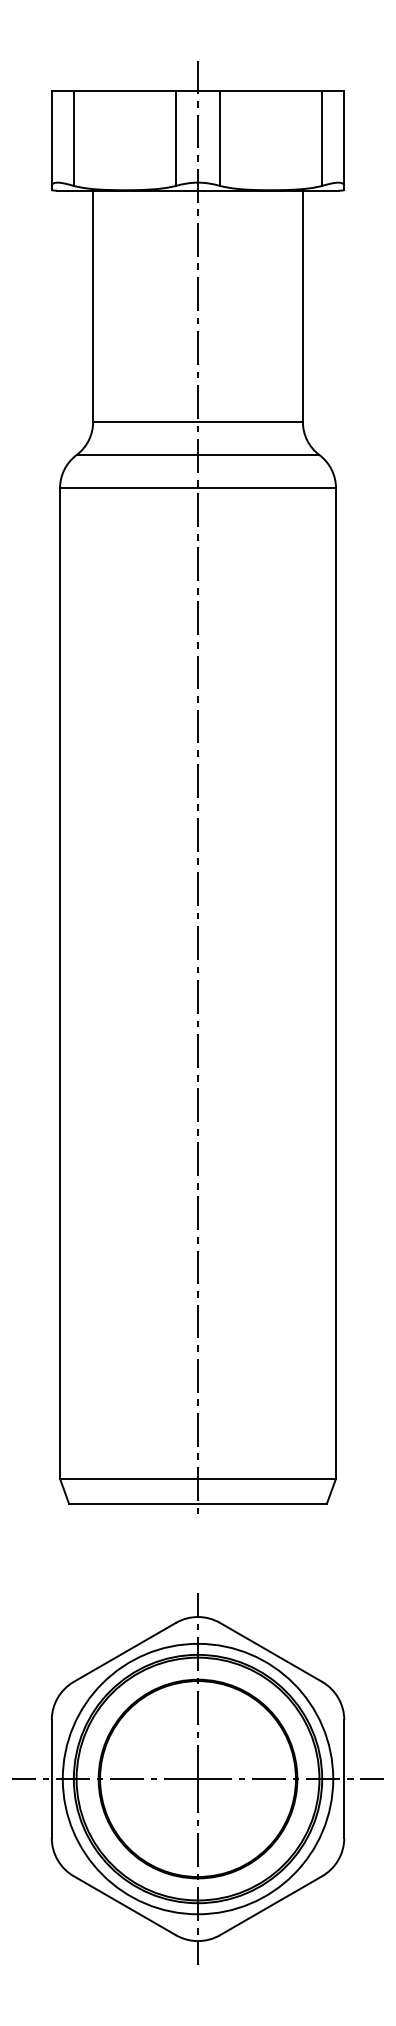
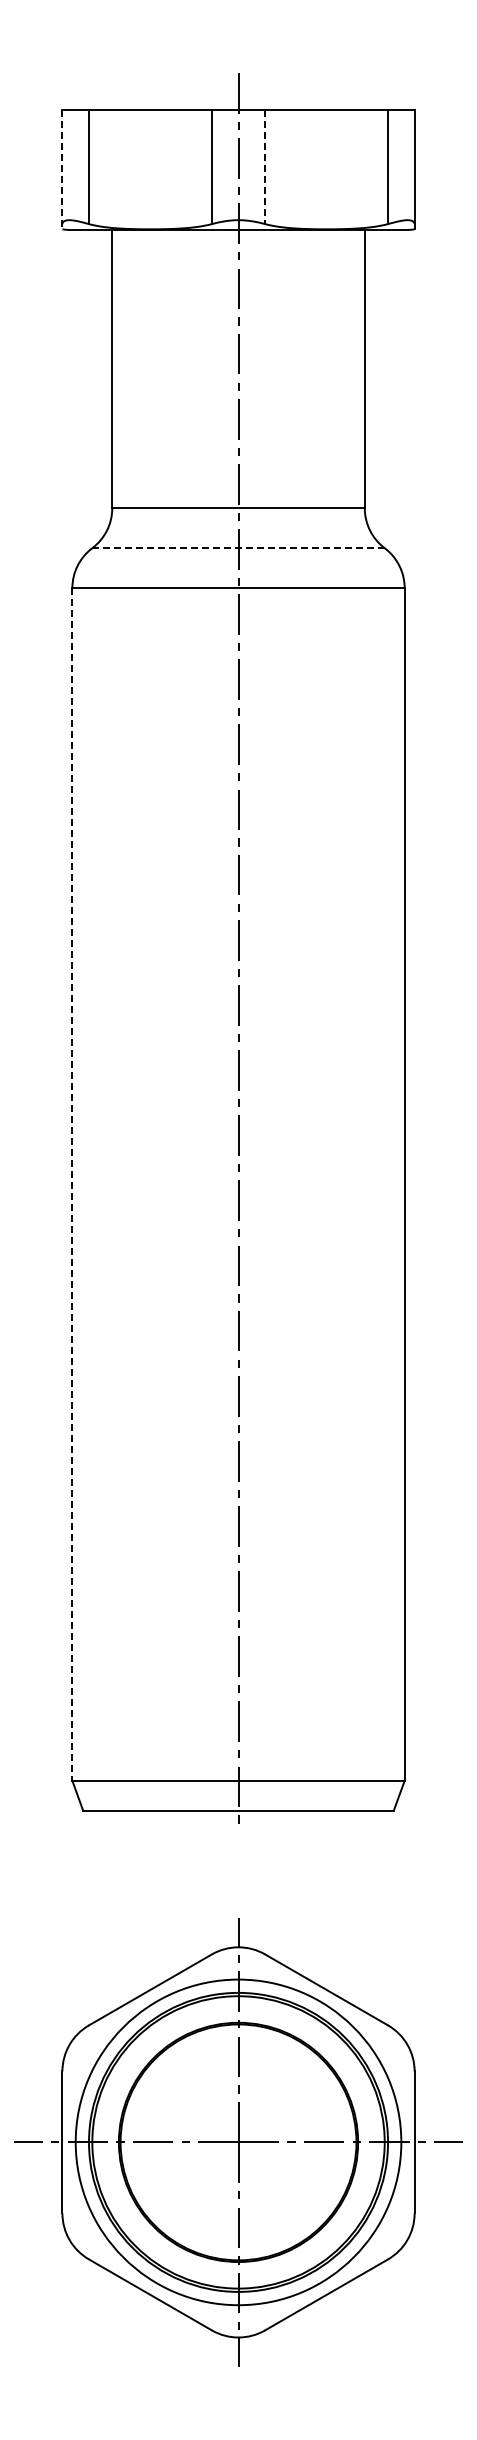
line: (220, 138) -> (265, 167), solid -> dashed
line: (51, 140) -> (62, 169), solid -> dashed
line: (198, 455) -> (238, 548), solid -> dashed
line: (60, 983) -> (72, 1184), solid -> dashed

